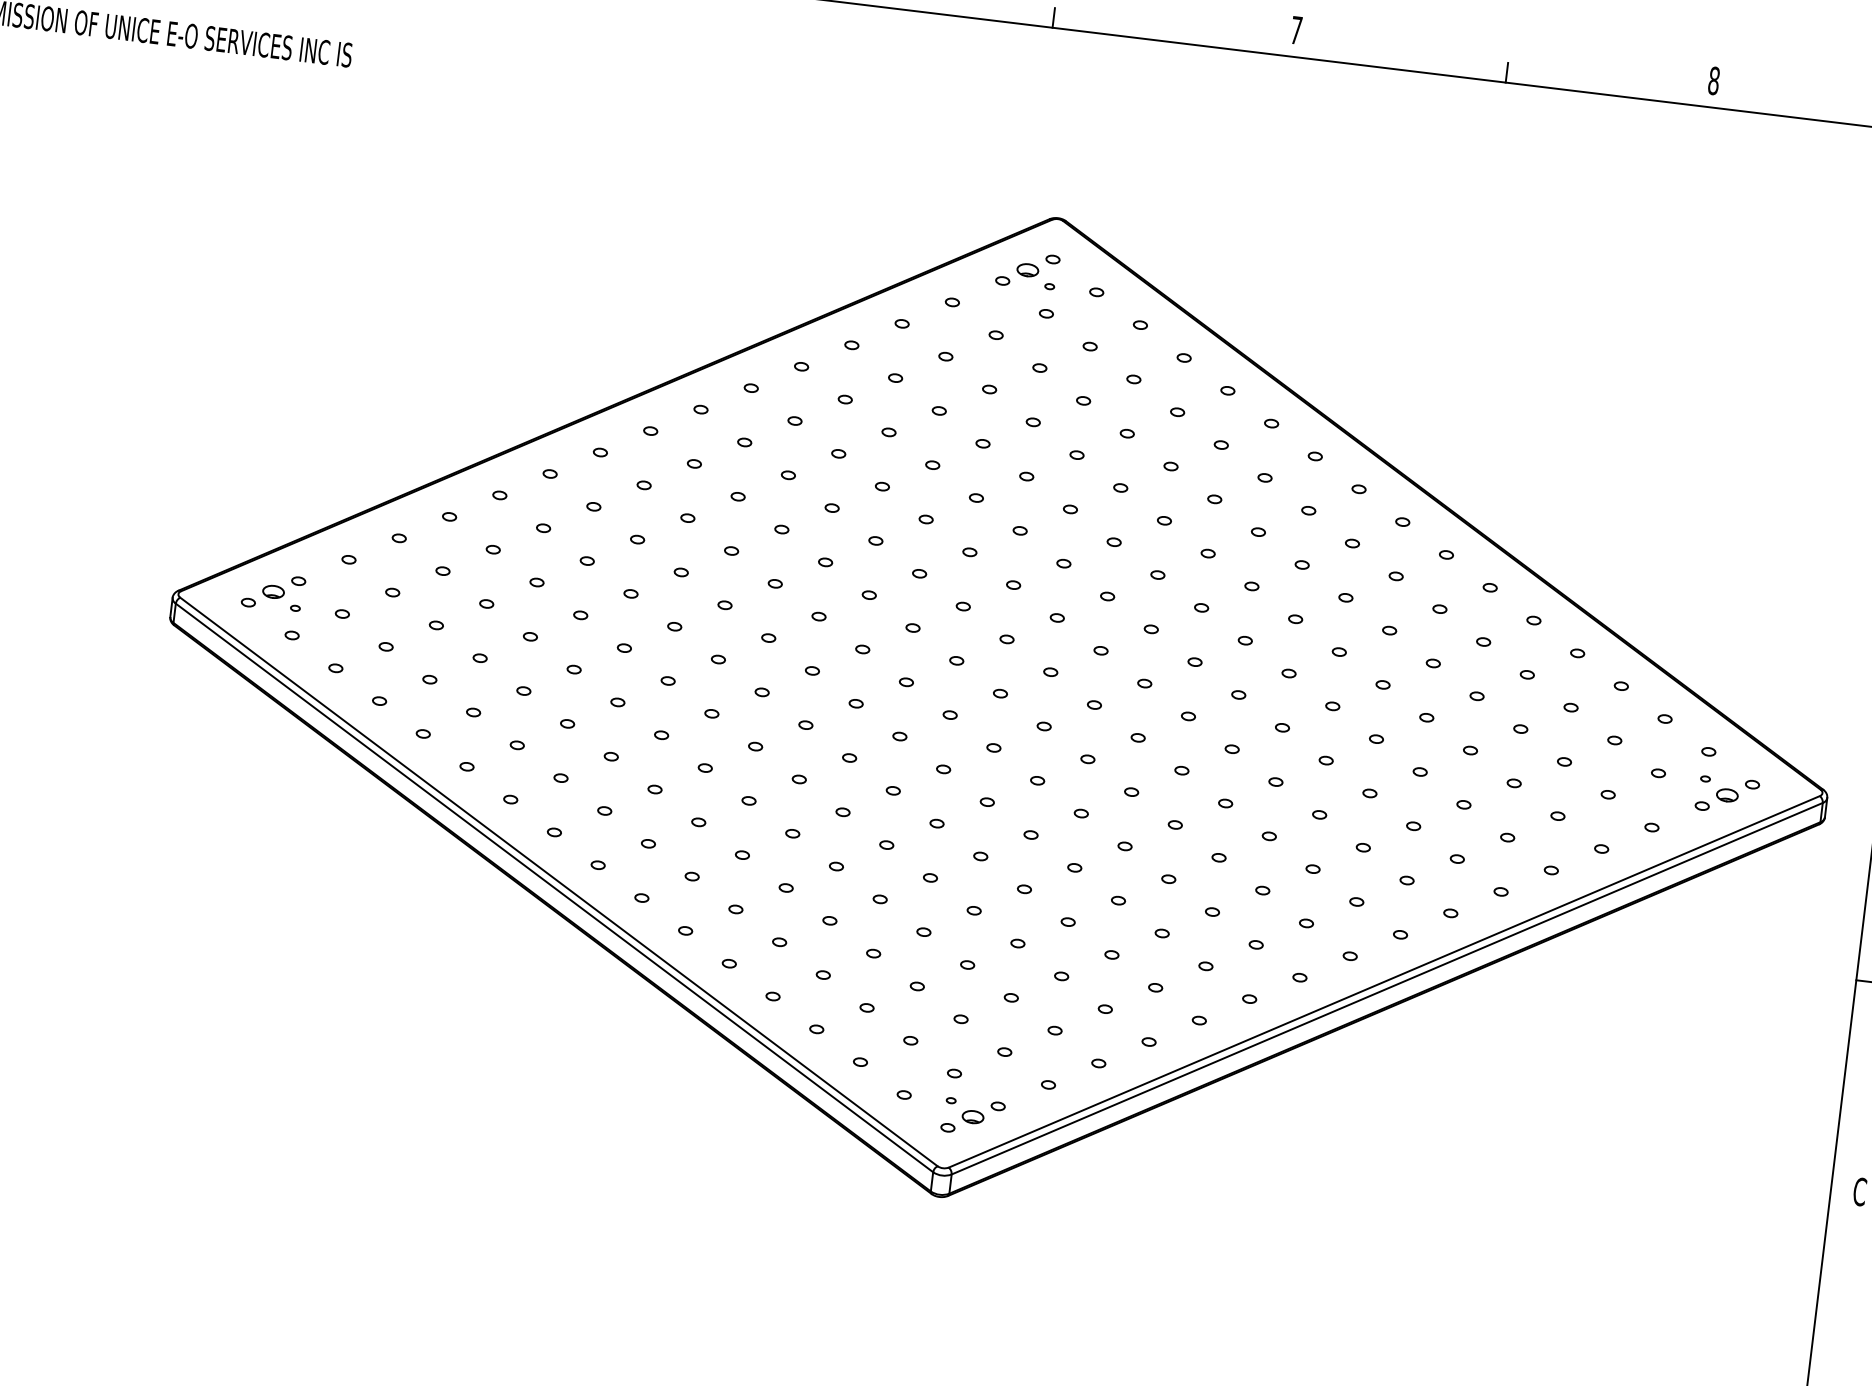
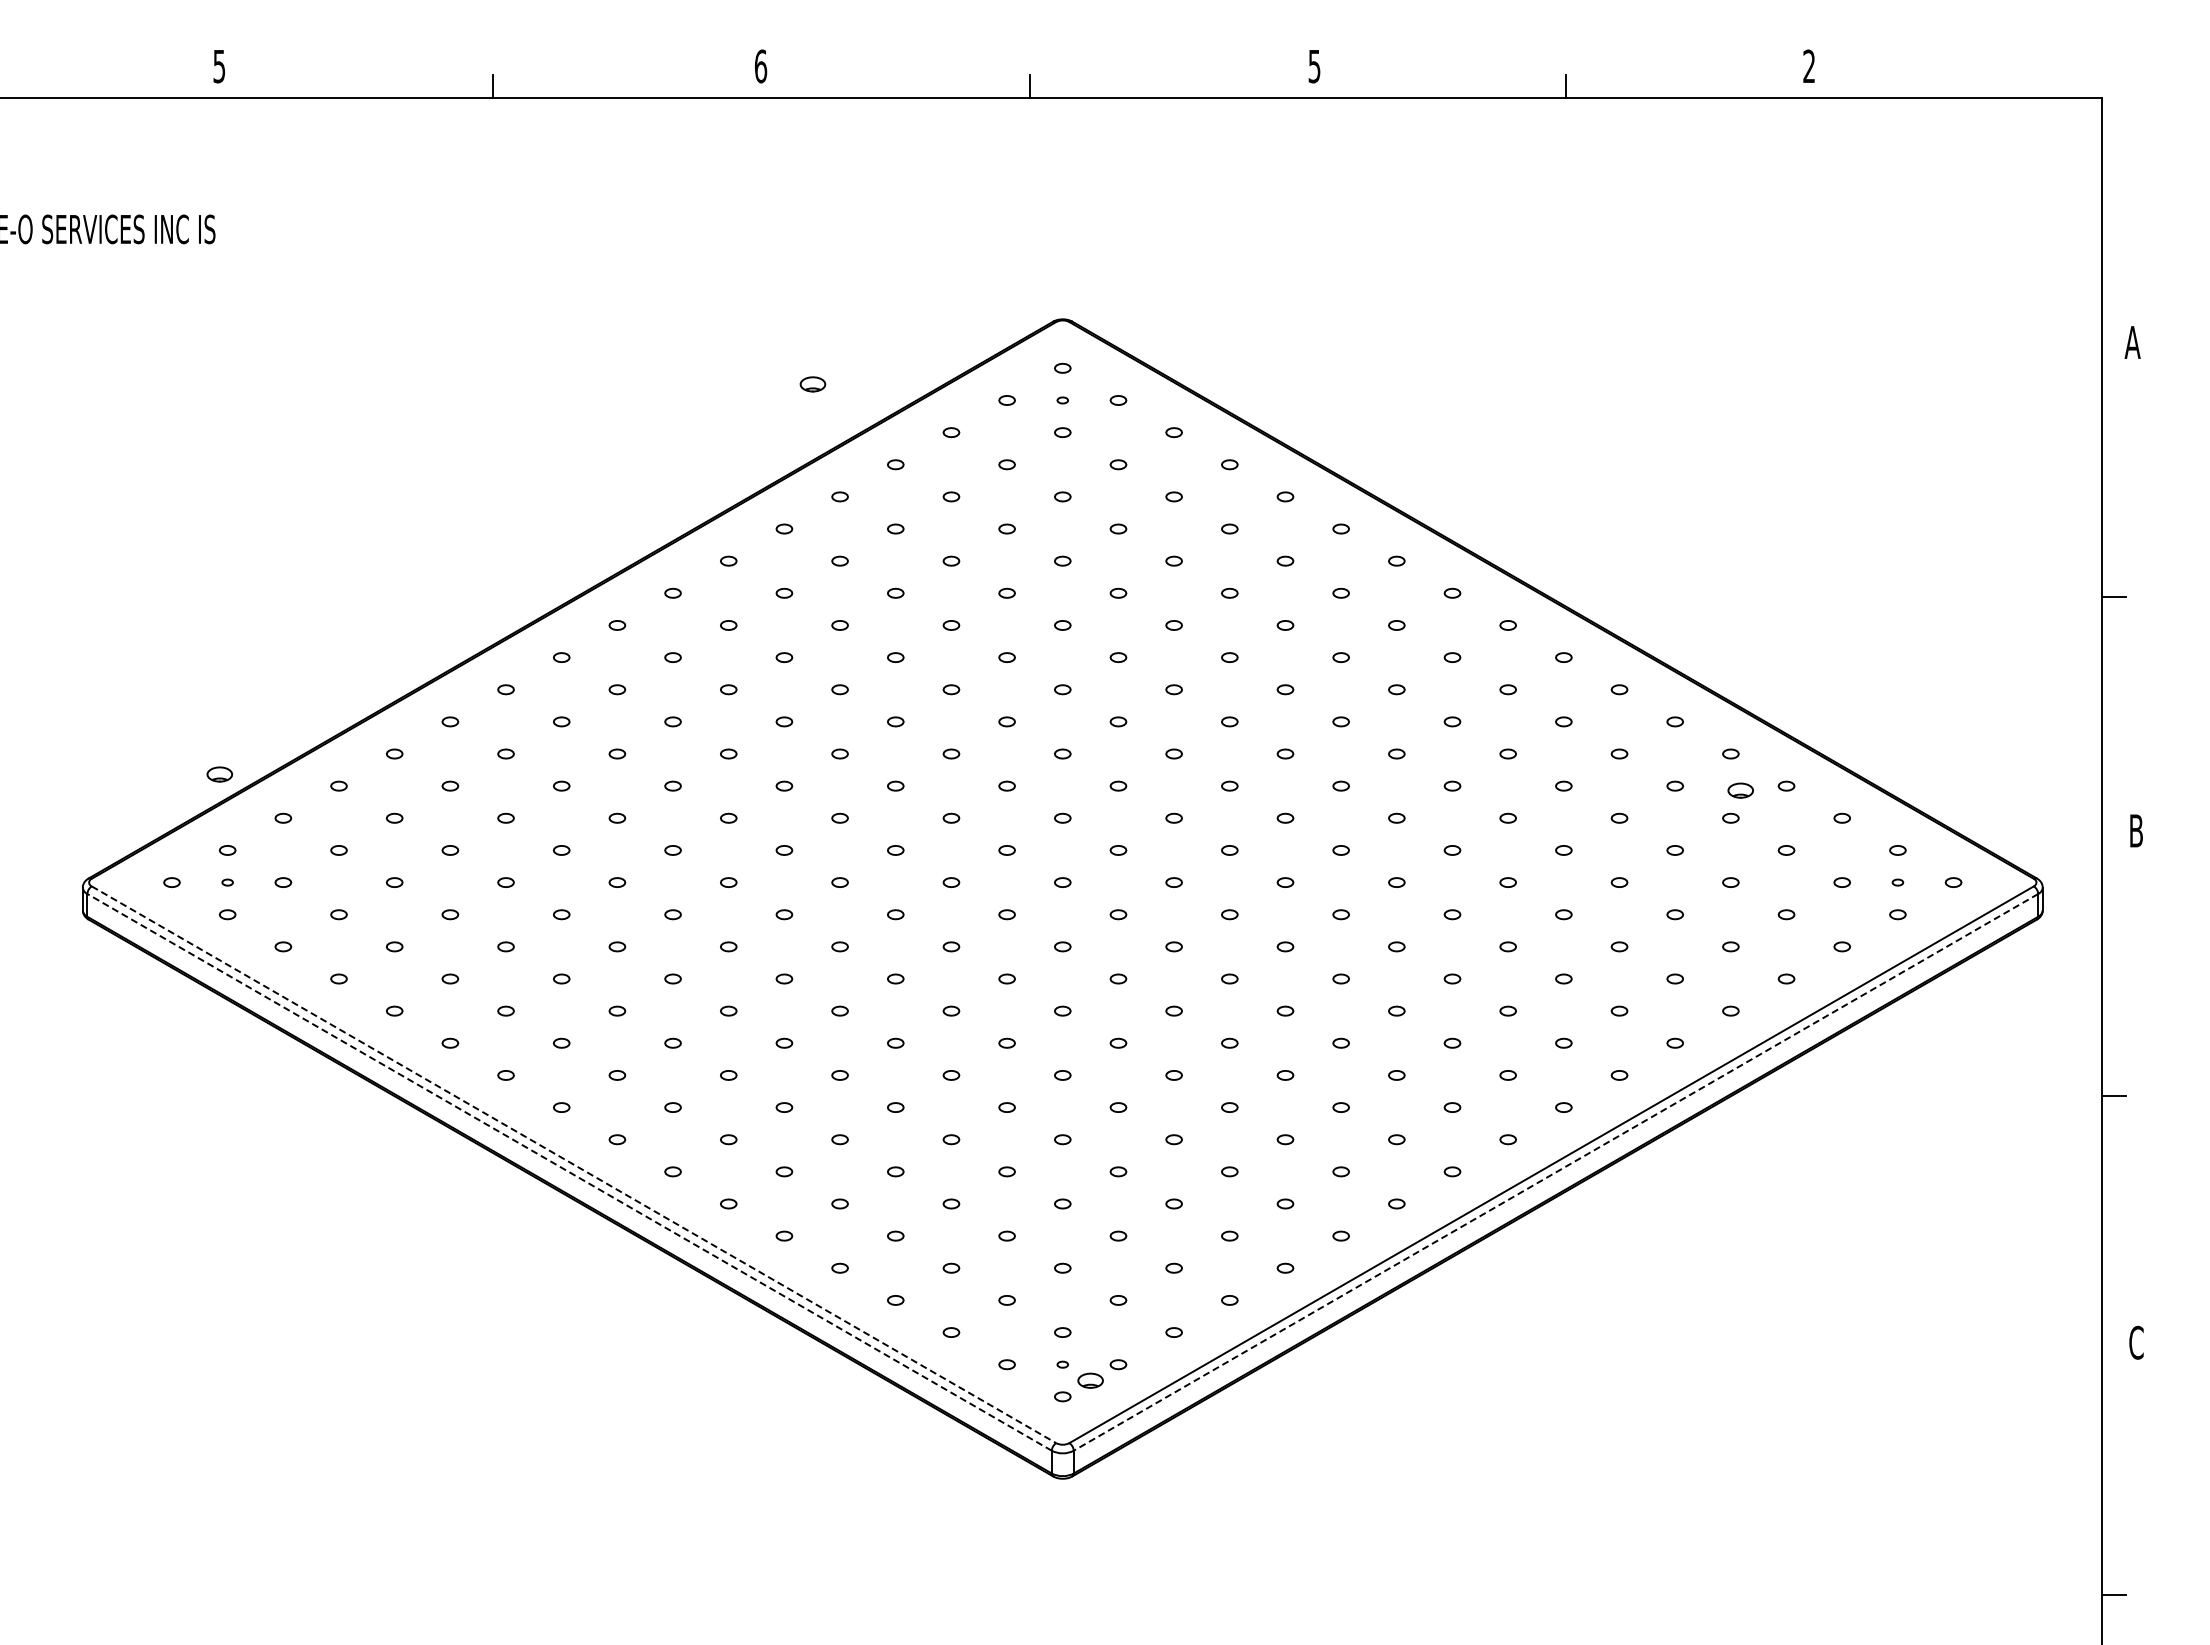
text: (1296, 30) -> (1314, 66), 7 -> 5
text: (1714, 80) -> (1809, 66), 8 -> 2
part: (1027, 270) -> (812, 384), moved
part: (273, 591) -> (219, 774), moved
part: (1727, 795) -> (1740, 790), moved
line: (559, 881) -> (574, 1164), solid -> dashed
line: (554, 888) -> (569, 1172), solid -> dashed
line: (1386, 988) -> (1555, 1172), solid -> dashed

